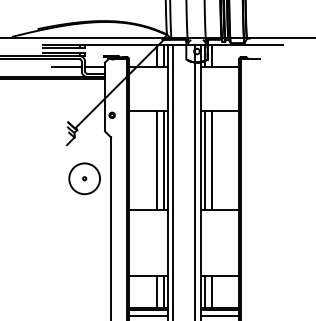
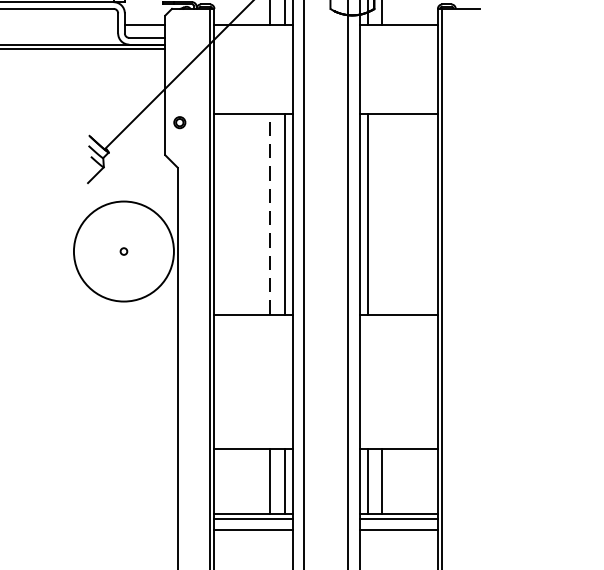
line: (66, 67) -> (87, 25), removed
line: (156, 159) -> (269, 212), solid -> dashed
line: (211, 160) -> (381, 214), removed
circle: (84, 178) -> (123, 250), size x1.6

